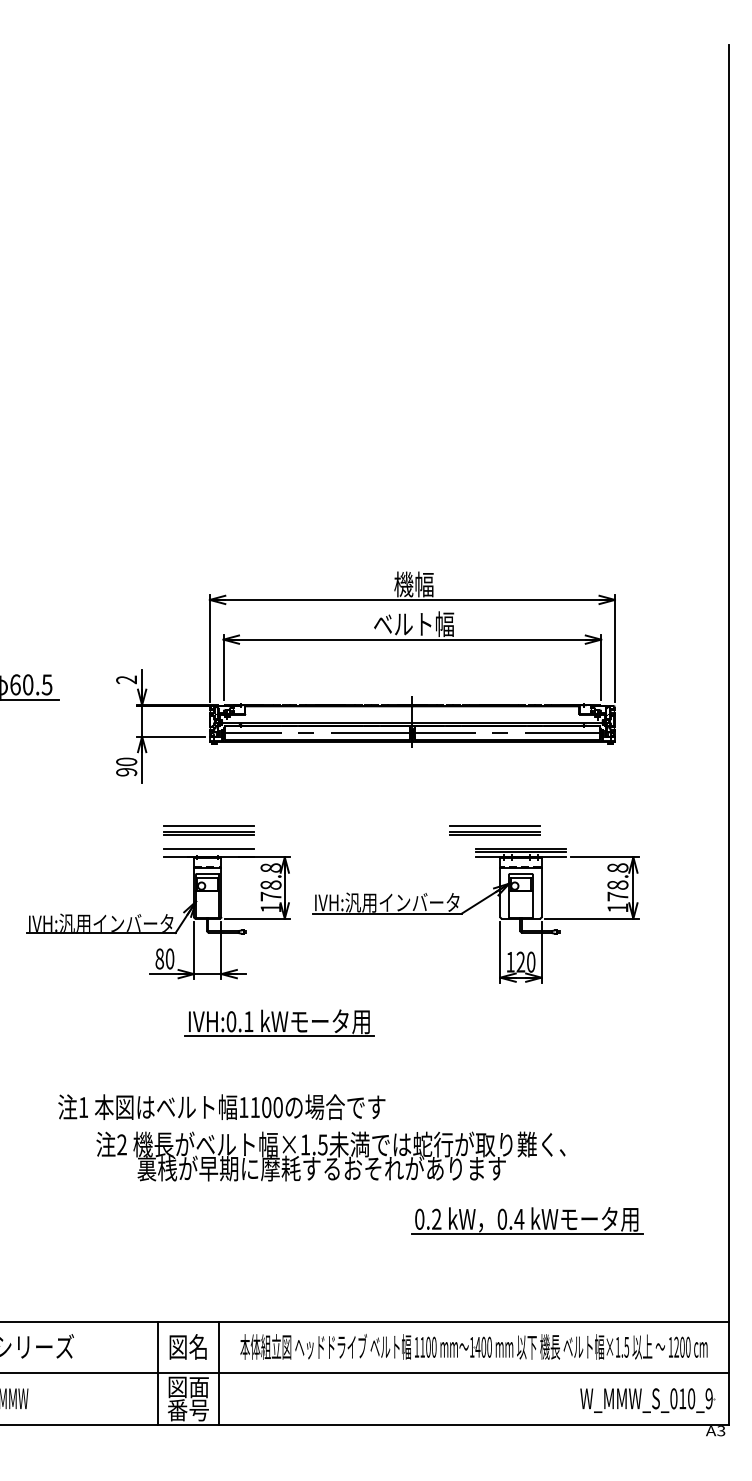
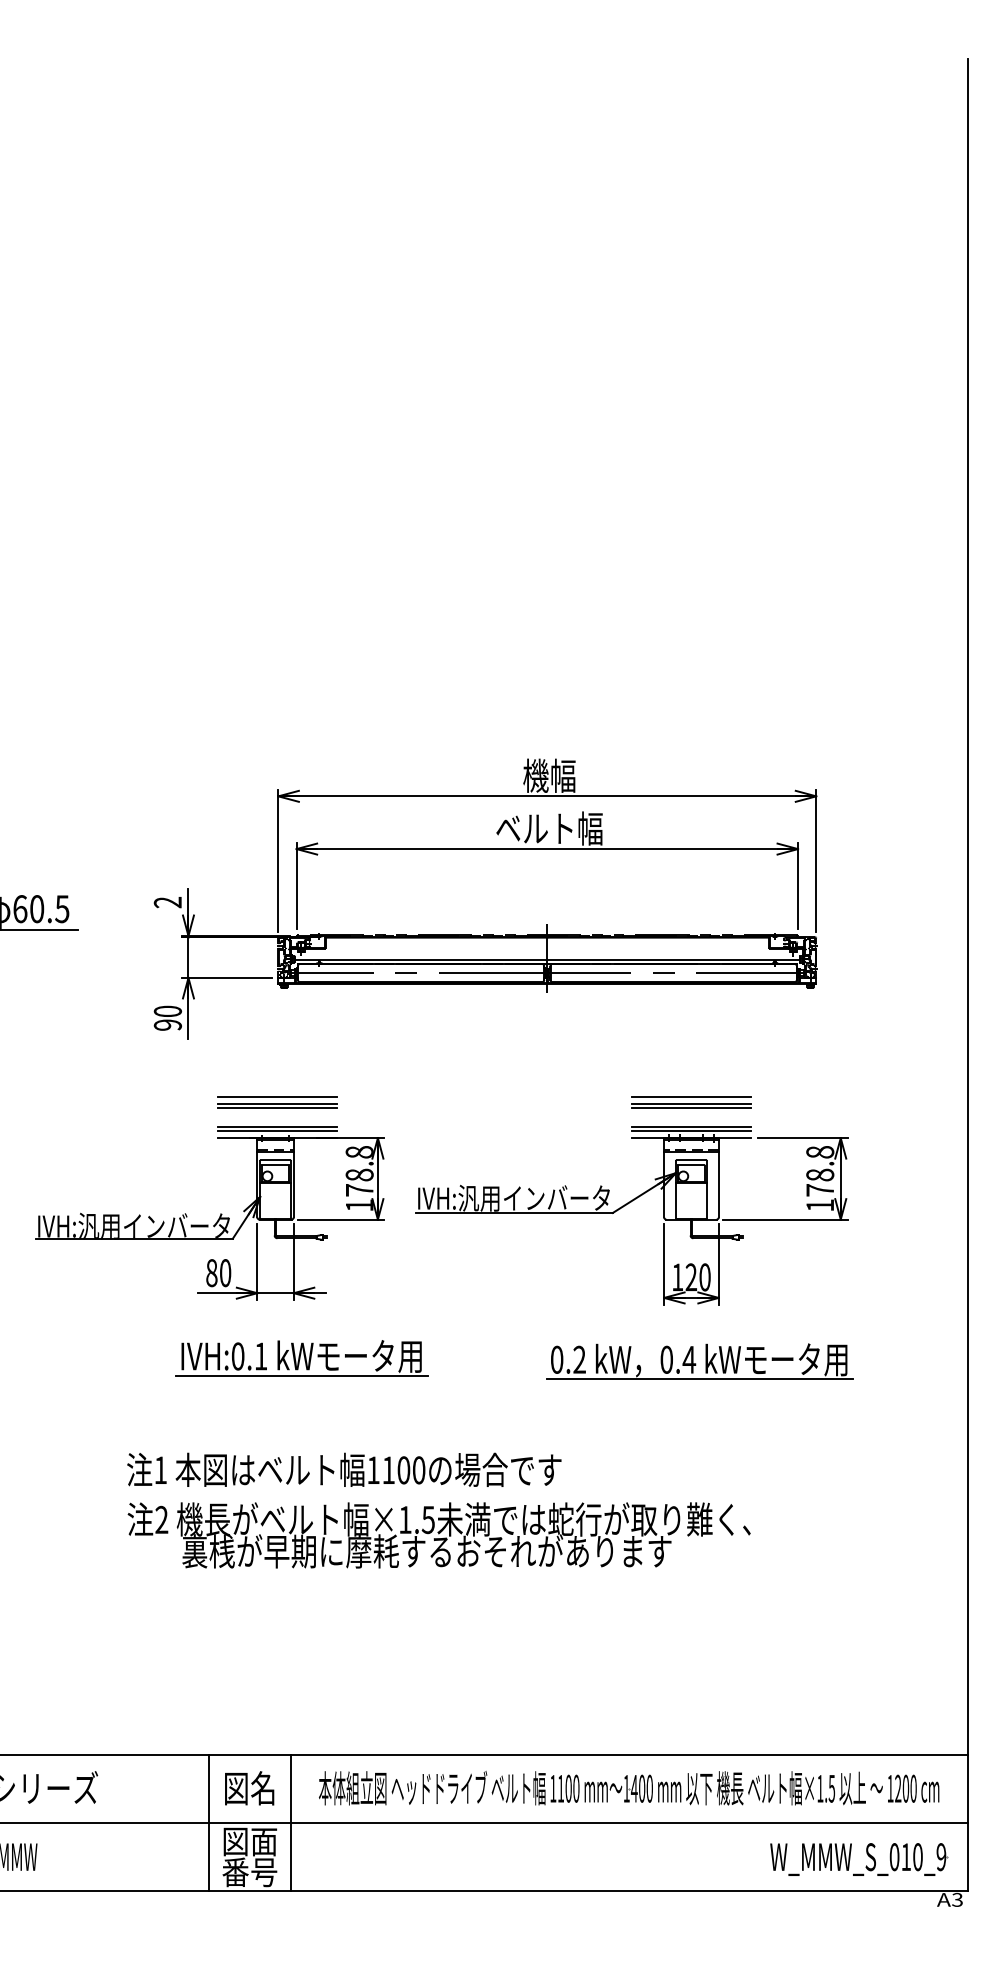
part: (494, 830) -> (691, 1102), moved
line: (209, 851) -> (277, 1130), added
part: (279, 1023) -> (301, 1358), moved
text: (221, 1106) -> (344, 1469), moved
part: (526, 1220) -> (699, 1361), moved

